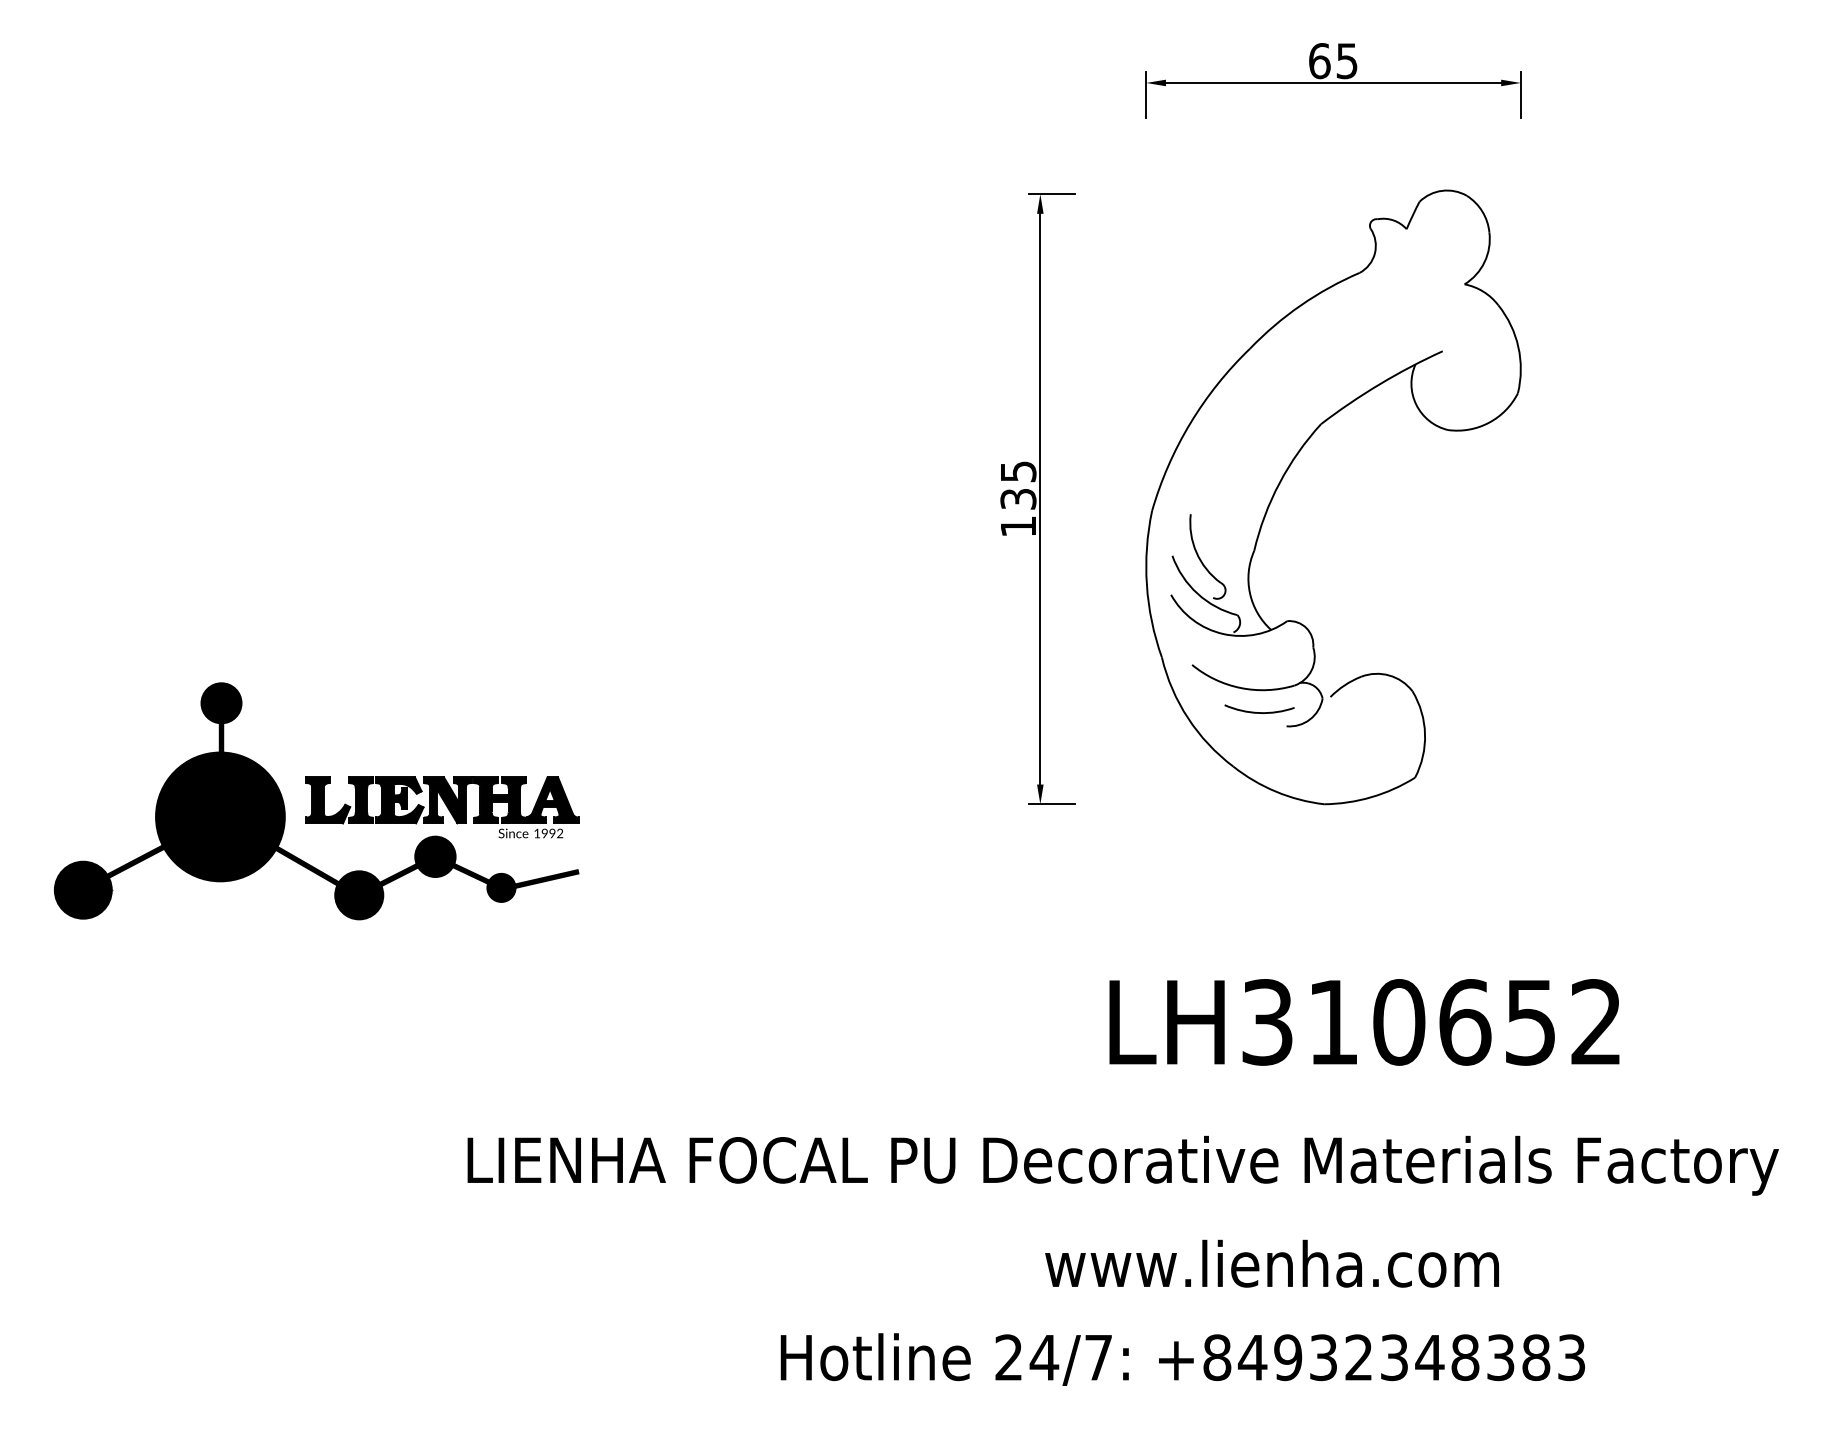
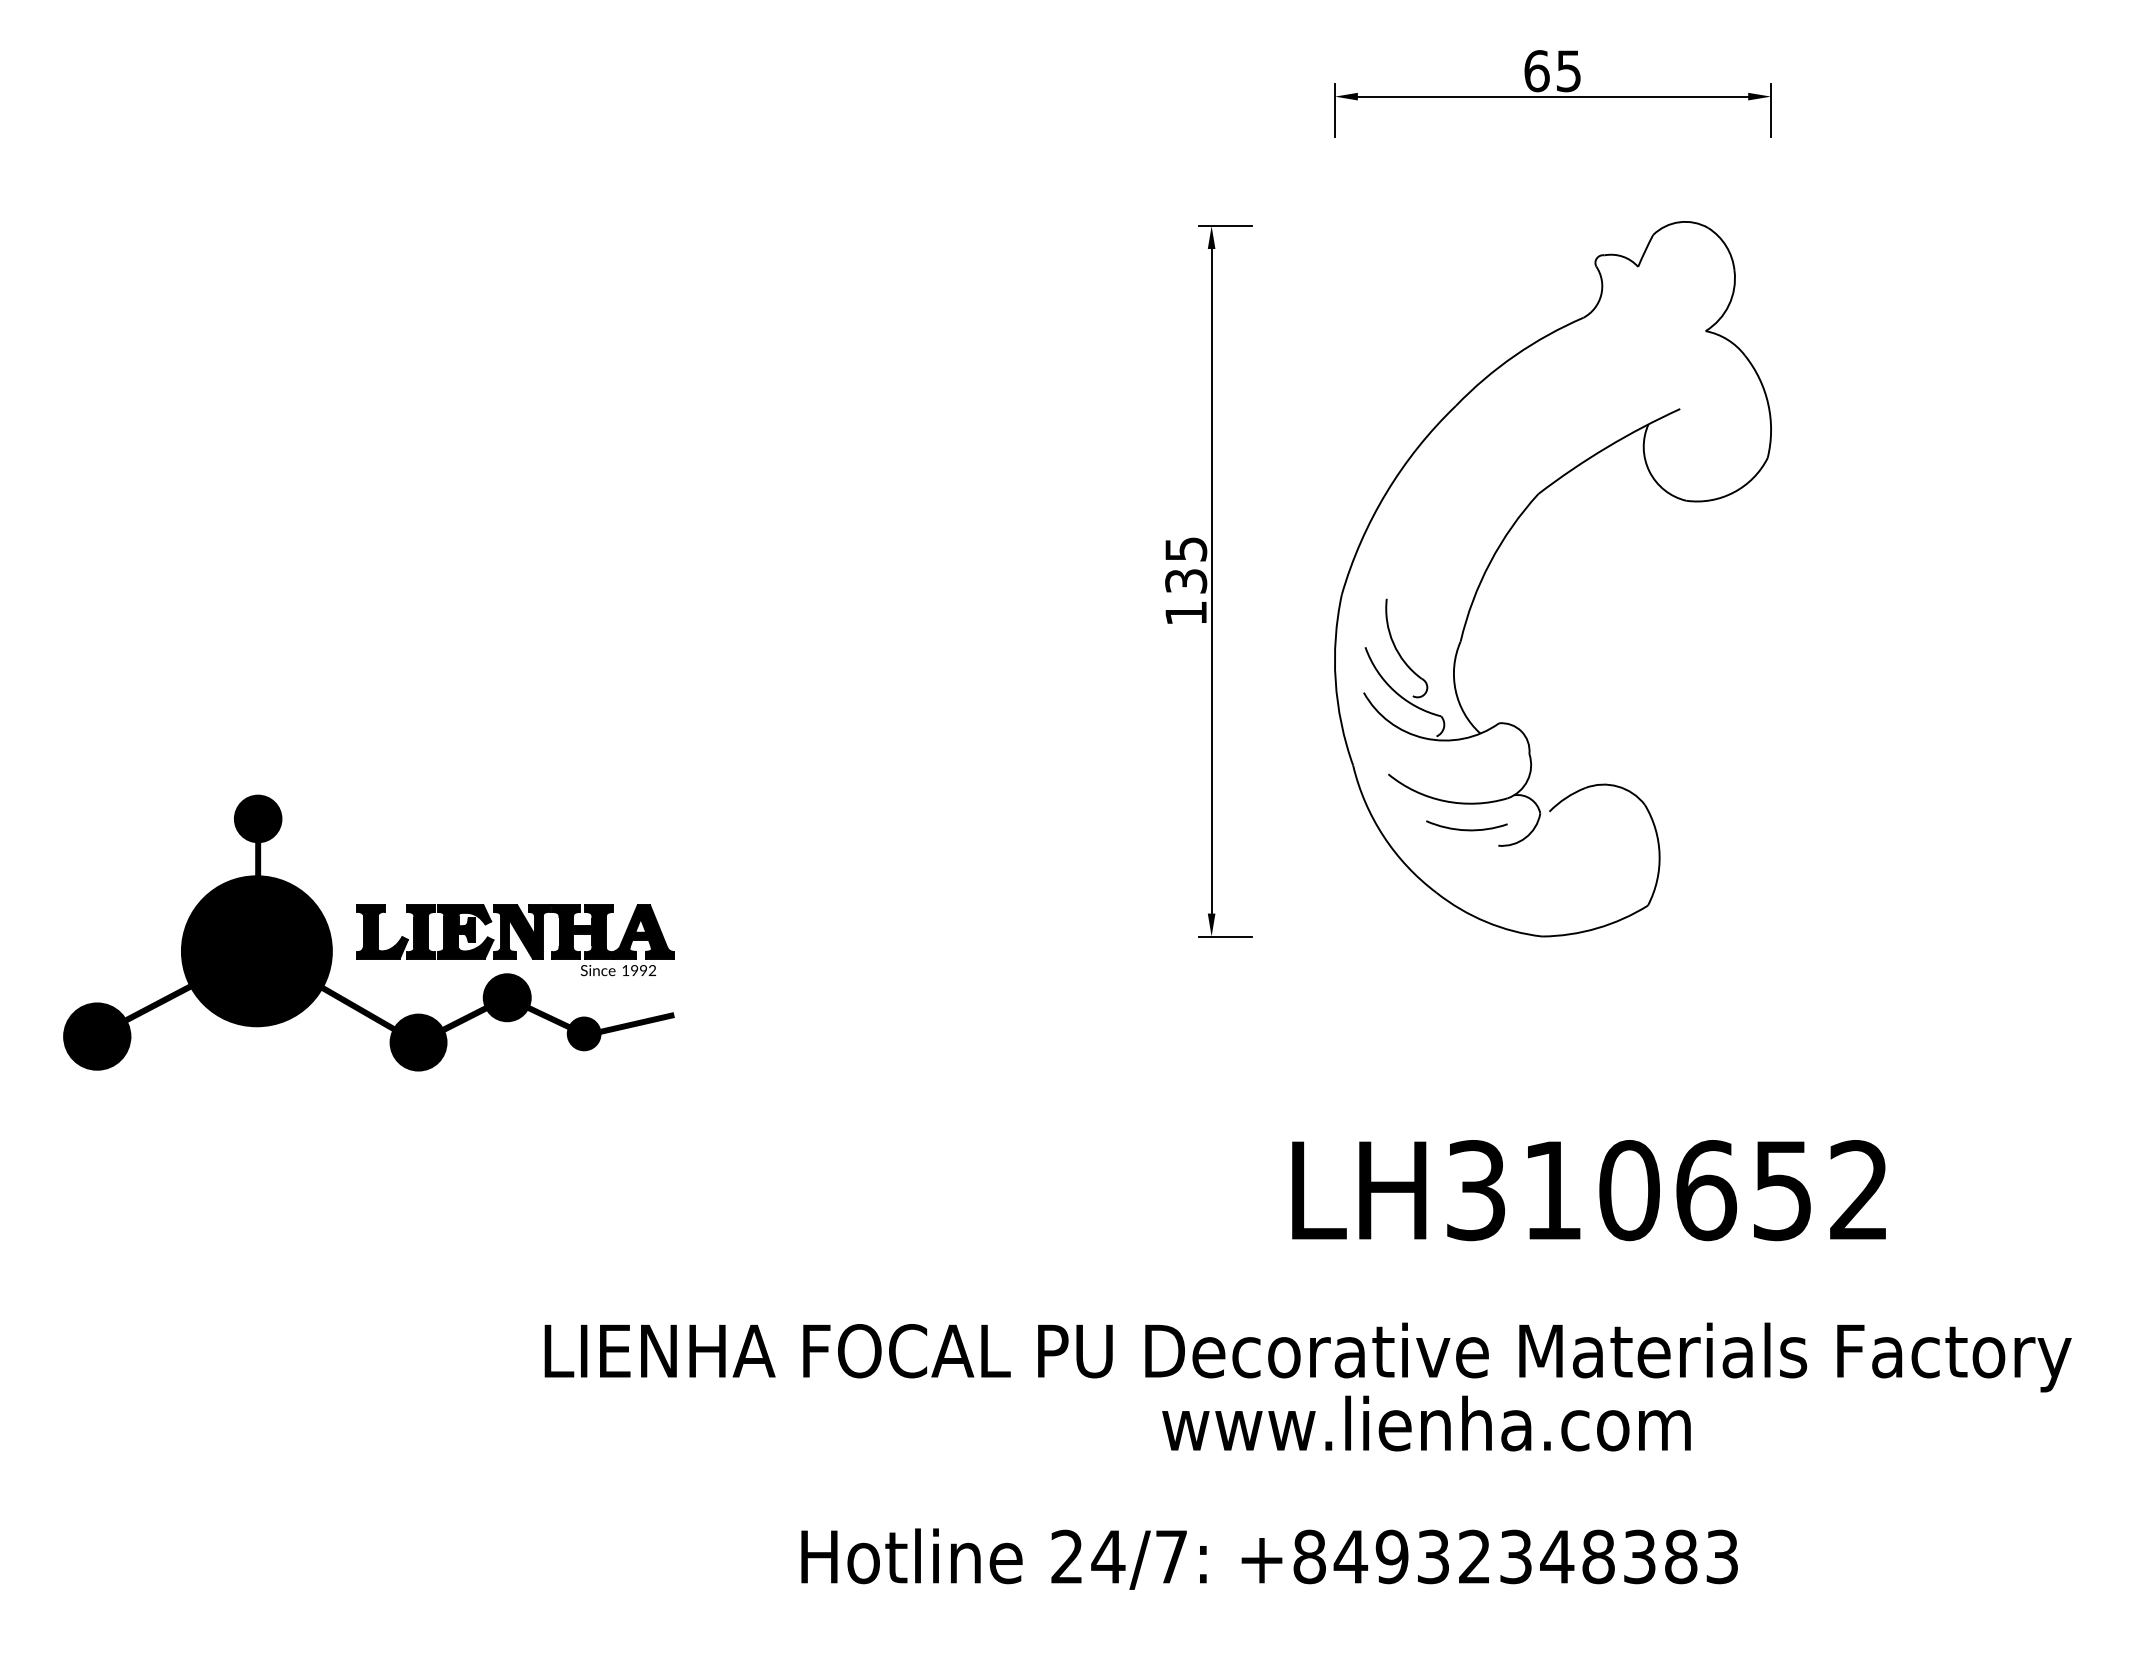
text: (1272, 1263) -> (1426, 1423), moved
text: (1182, 1359) -> (1269, 1558), moved

